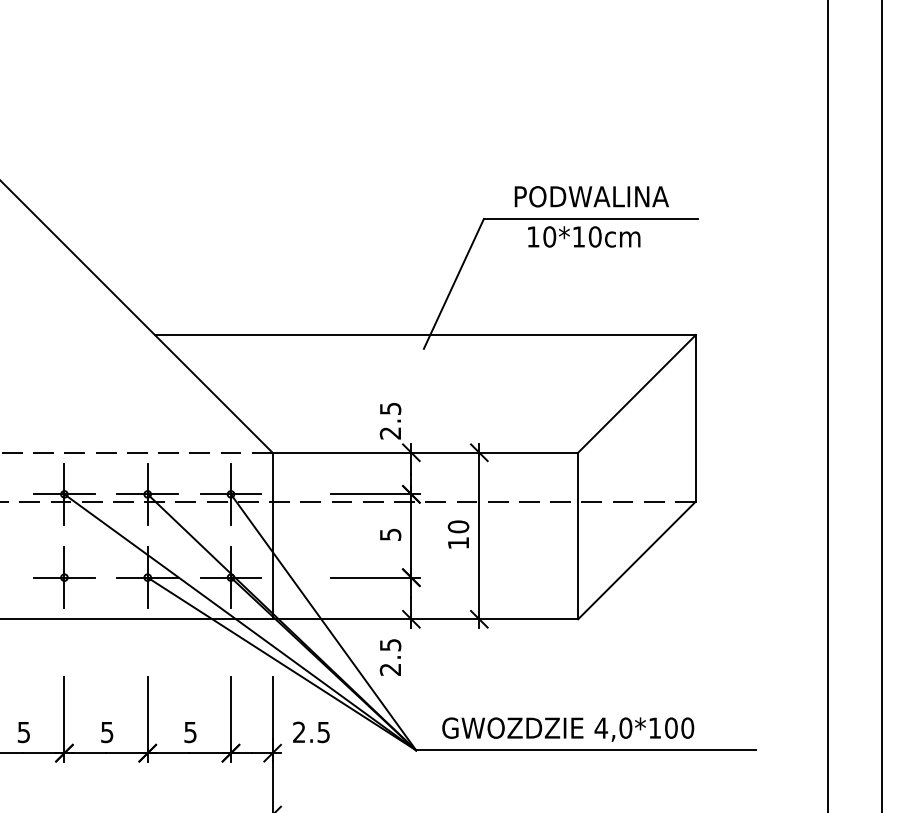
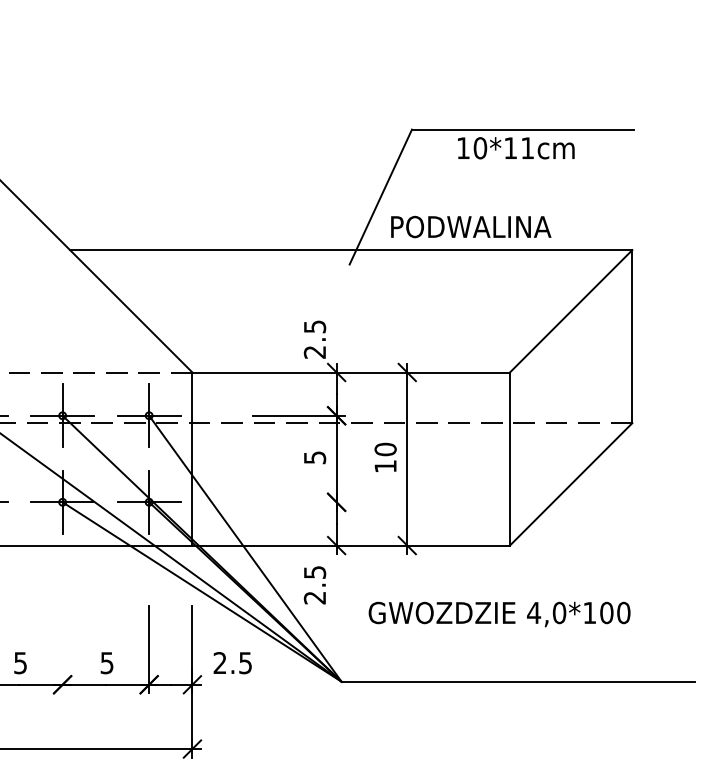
text: (591, 196) -> (470, 226), moved
text: (594, 236) -> (526, 147), 10*10cm -> 10*11cm
line: (374, 577) -> (298, 502), removed
line: (147, 719) -> (62, 649), removed
text: (568, 729) -> (499, 614), moved

